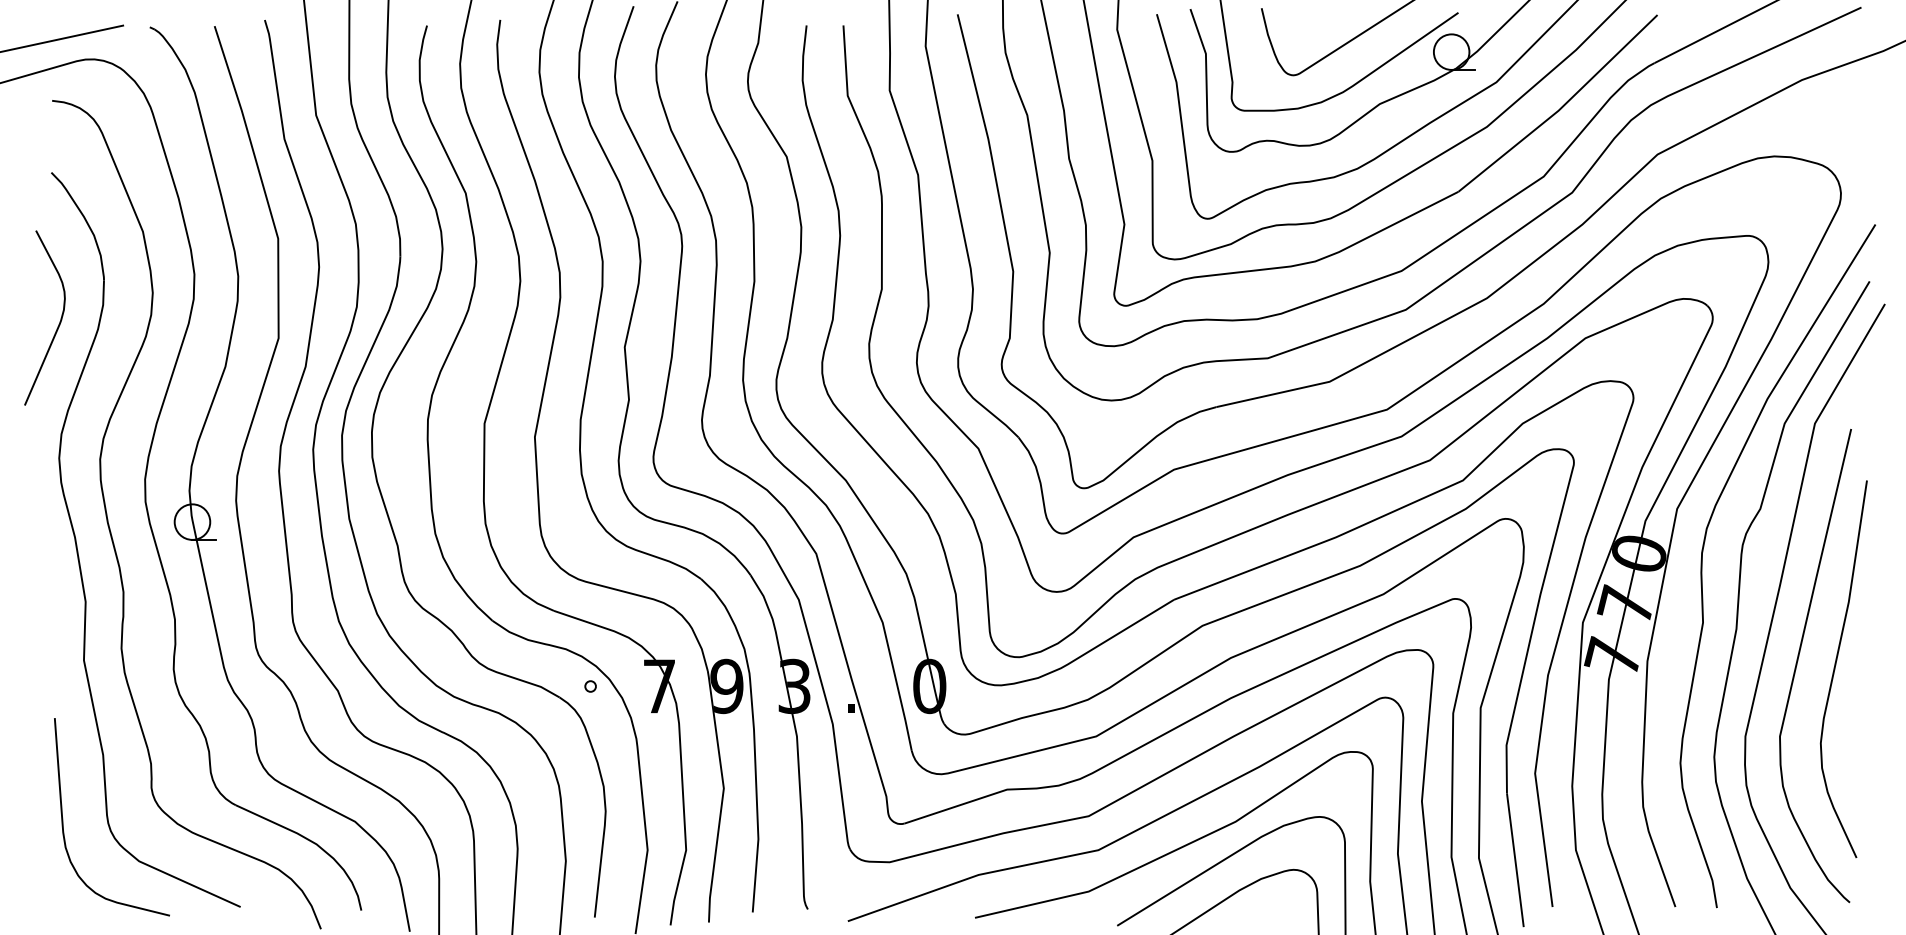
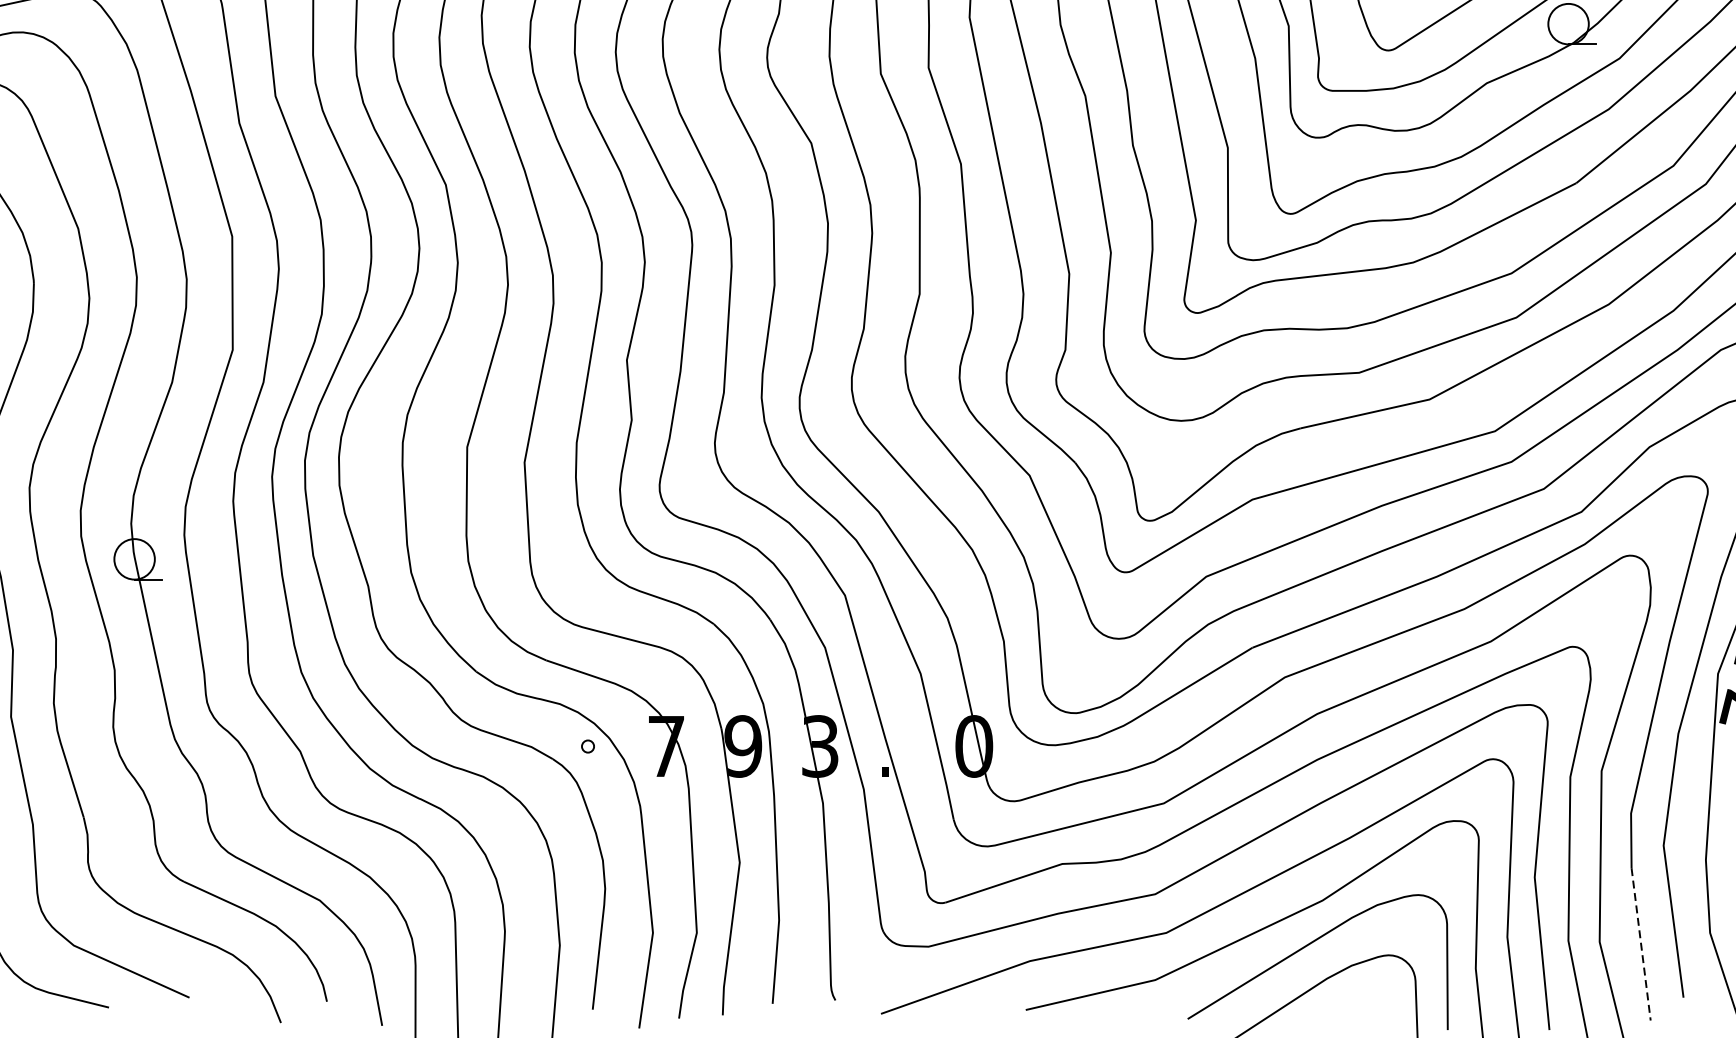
line: (1515, 860) -> (1641, 944), solid -> dashed

